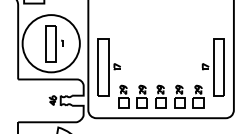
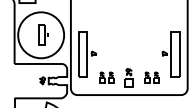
part: (54, 43) -> (43, 35), size x0.7
part: (132, 96) -> (106, 77), size x0.6
part: (189, 96) -> (152, 77), size x0.6

